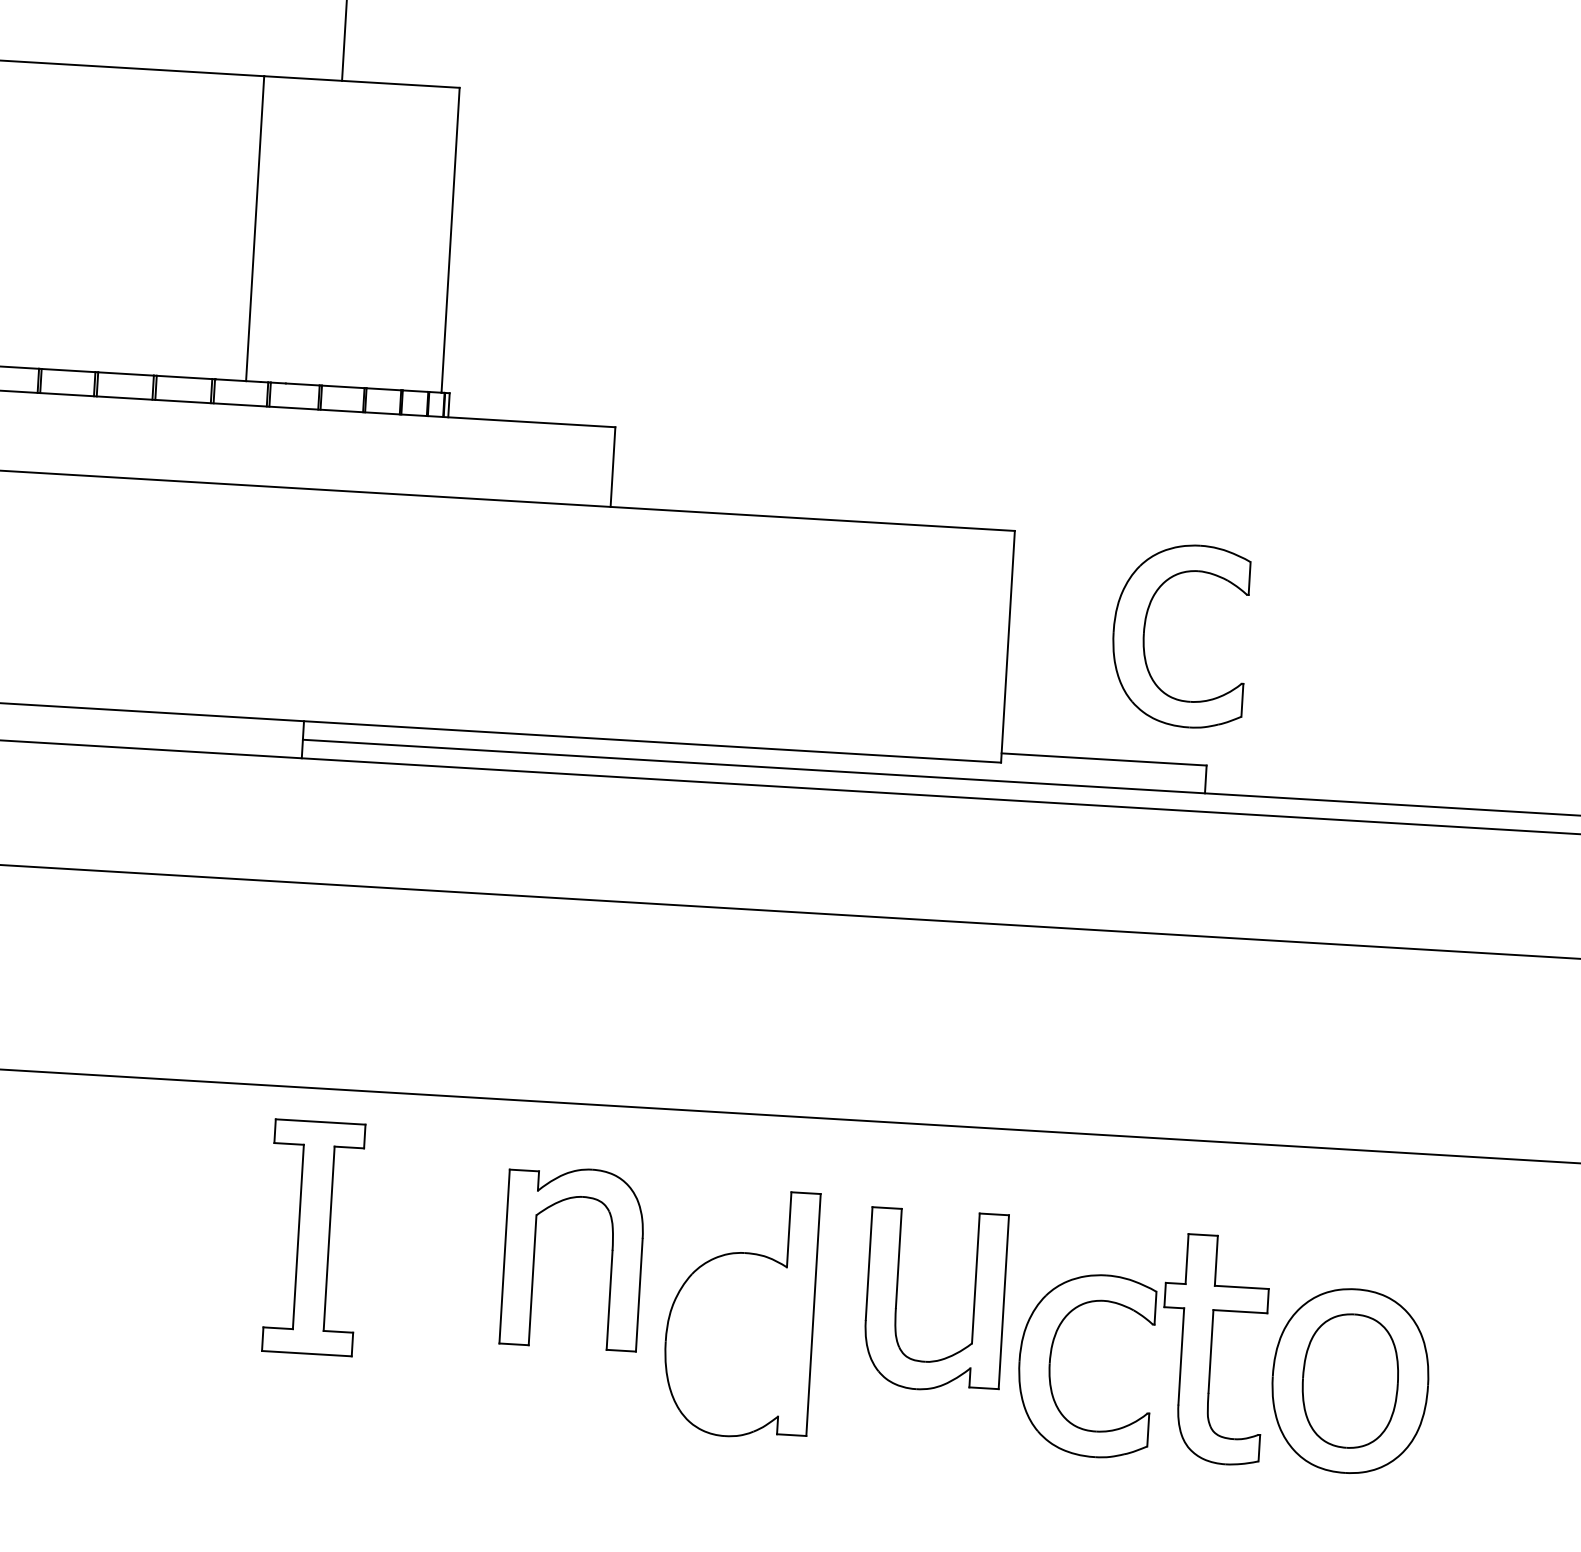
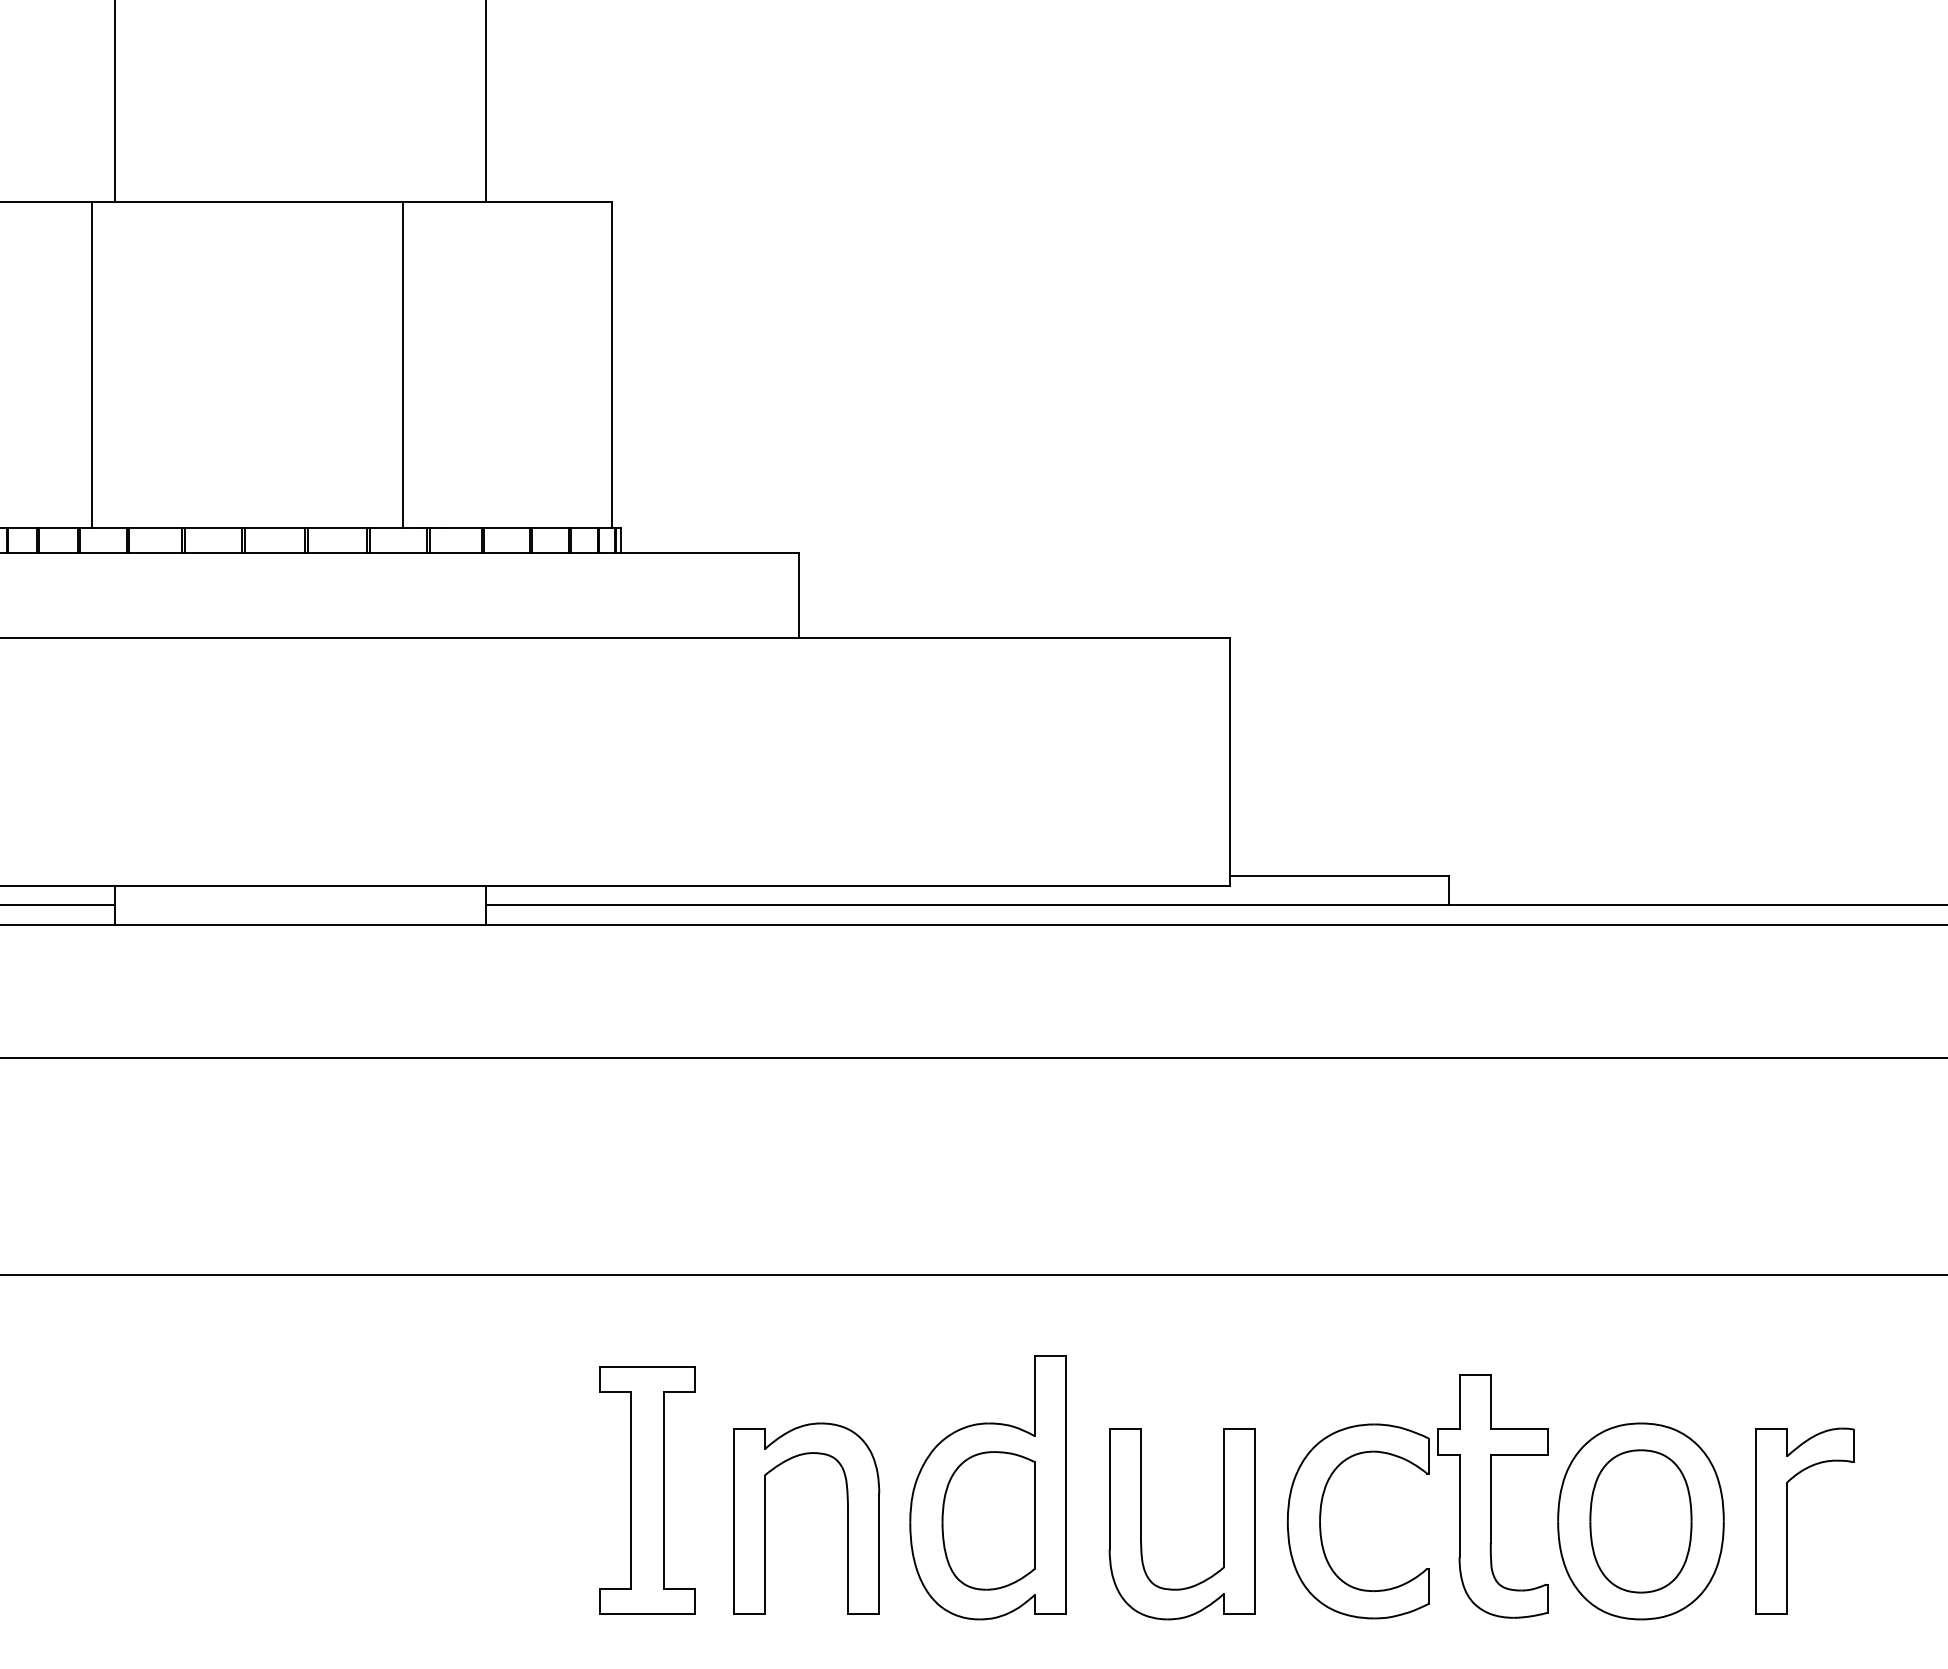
part: (1145, 628) -> (1375, 733), removed
part: (313, 1237) -> (647, 1490), moved
part: (534, 1255) -> (765, 1518), moved
part: (896, 1298) -> (1141, 1524), moved
part: (739, 1343) -> (988, 1520), added
part: (1487, 1388) -> (1787, 1520), added

